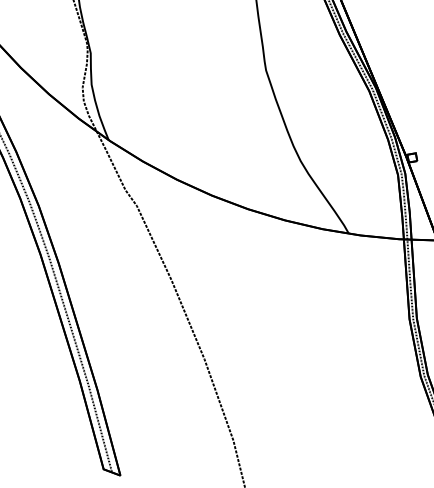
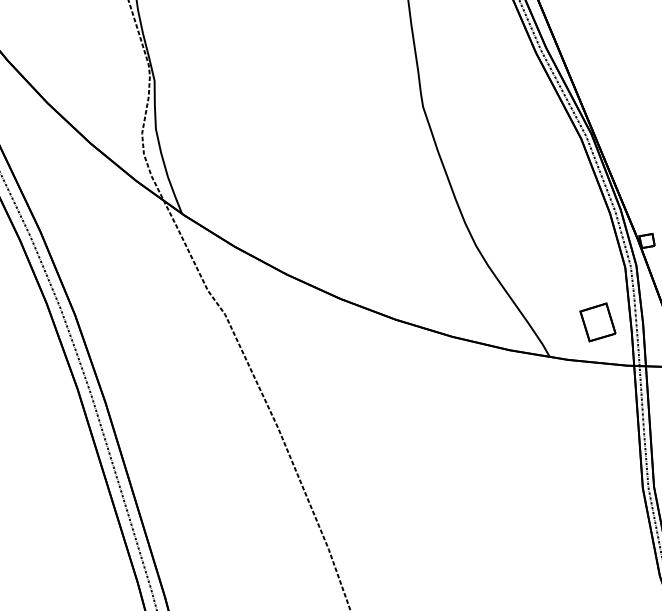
part: (379, 210) -> (596, 321), added

